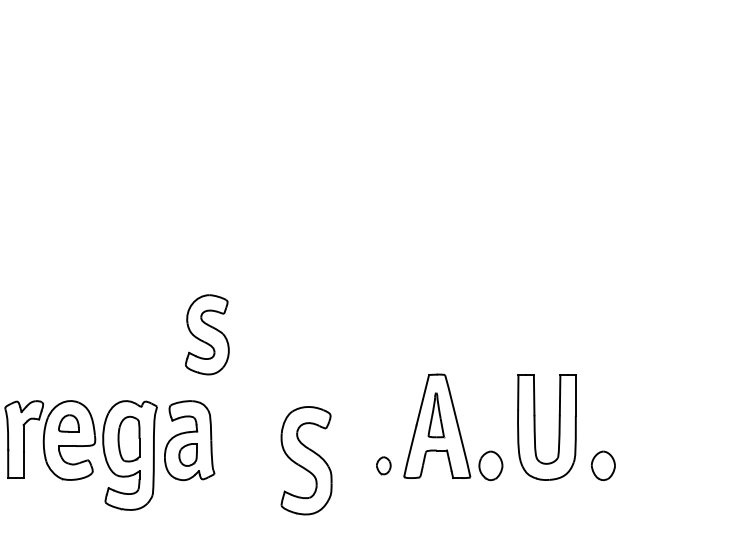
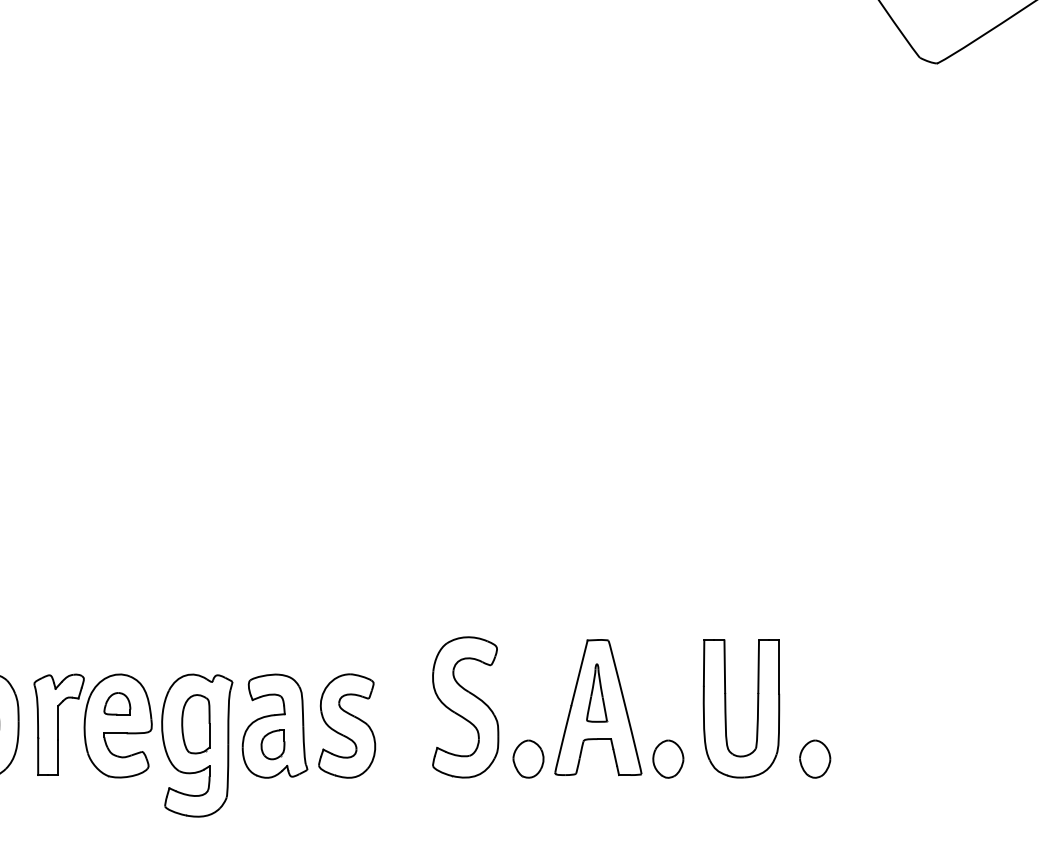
part: (207, 334) -> (347, 725), moved
part: (306, 460) -> (465, 707), moved
part: (383, 465) -> (528, 758), size x1.67

